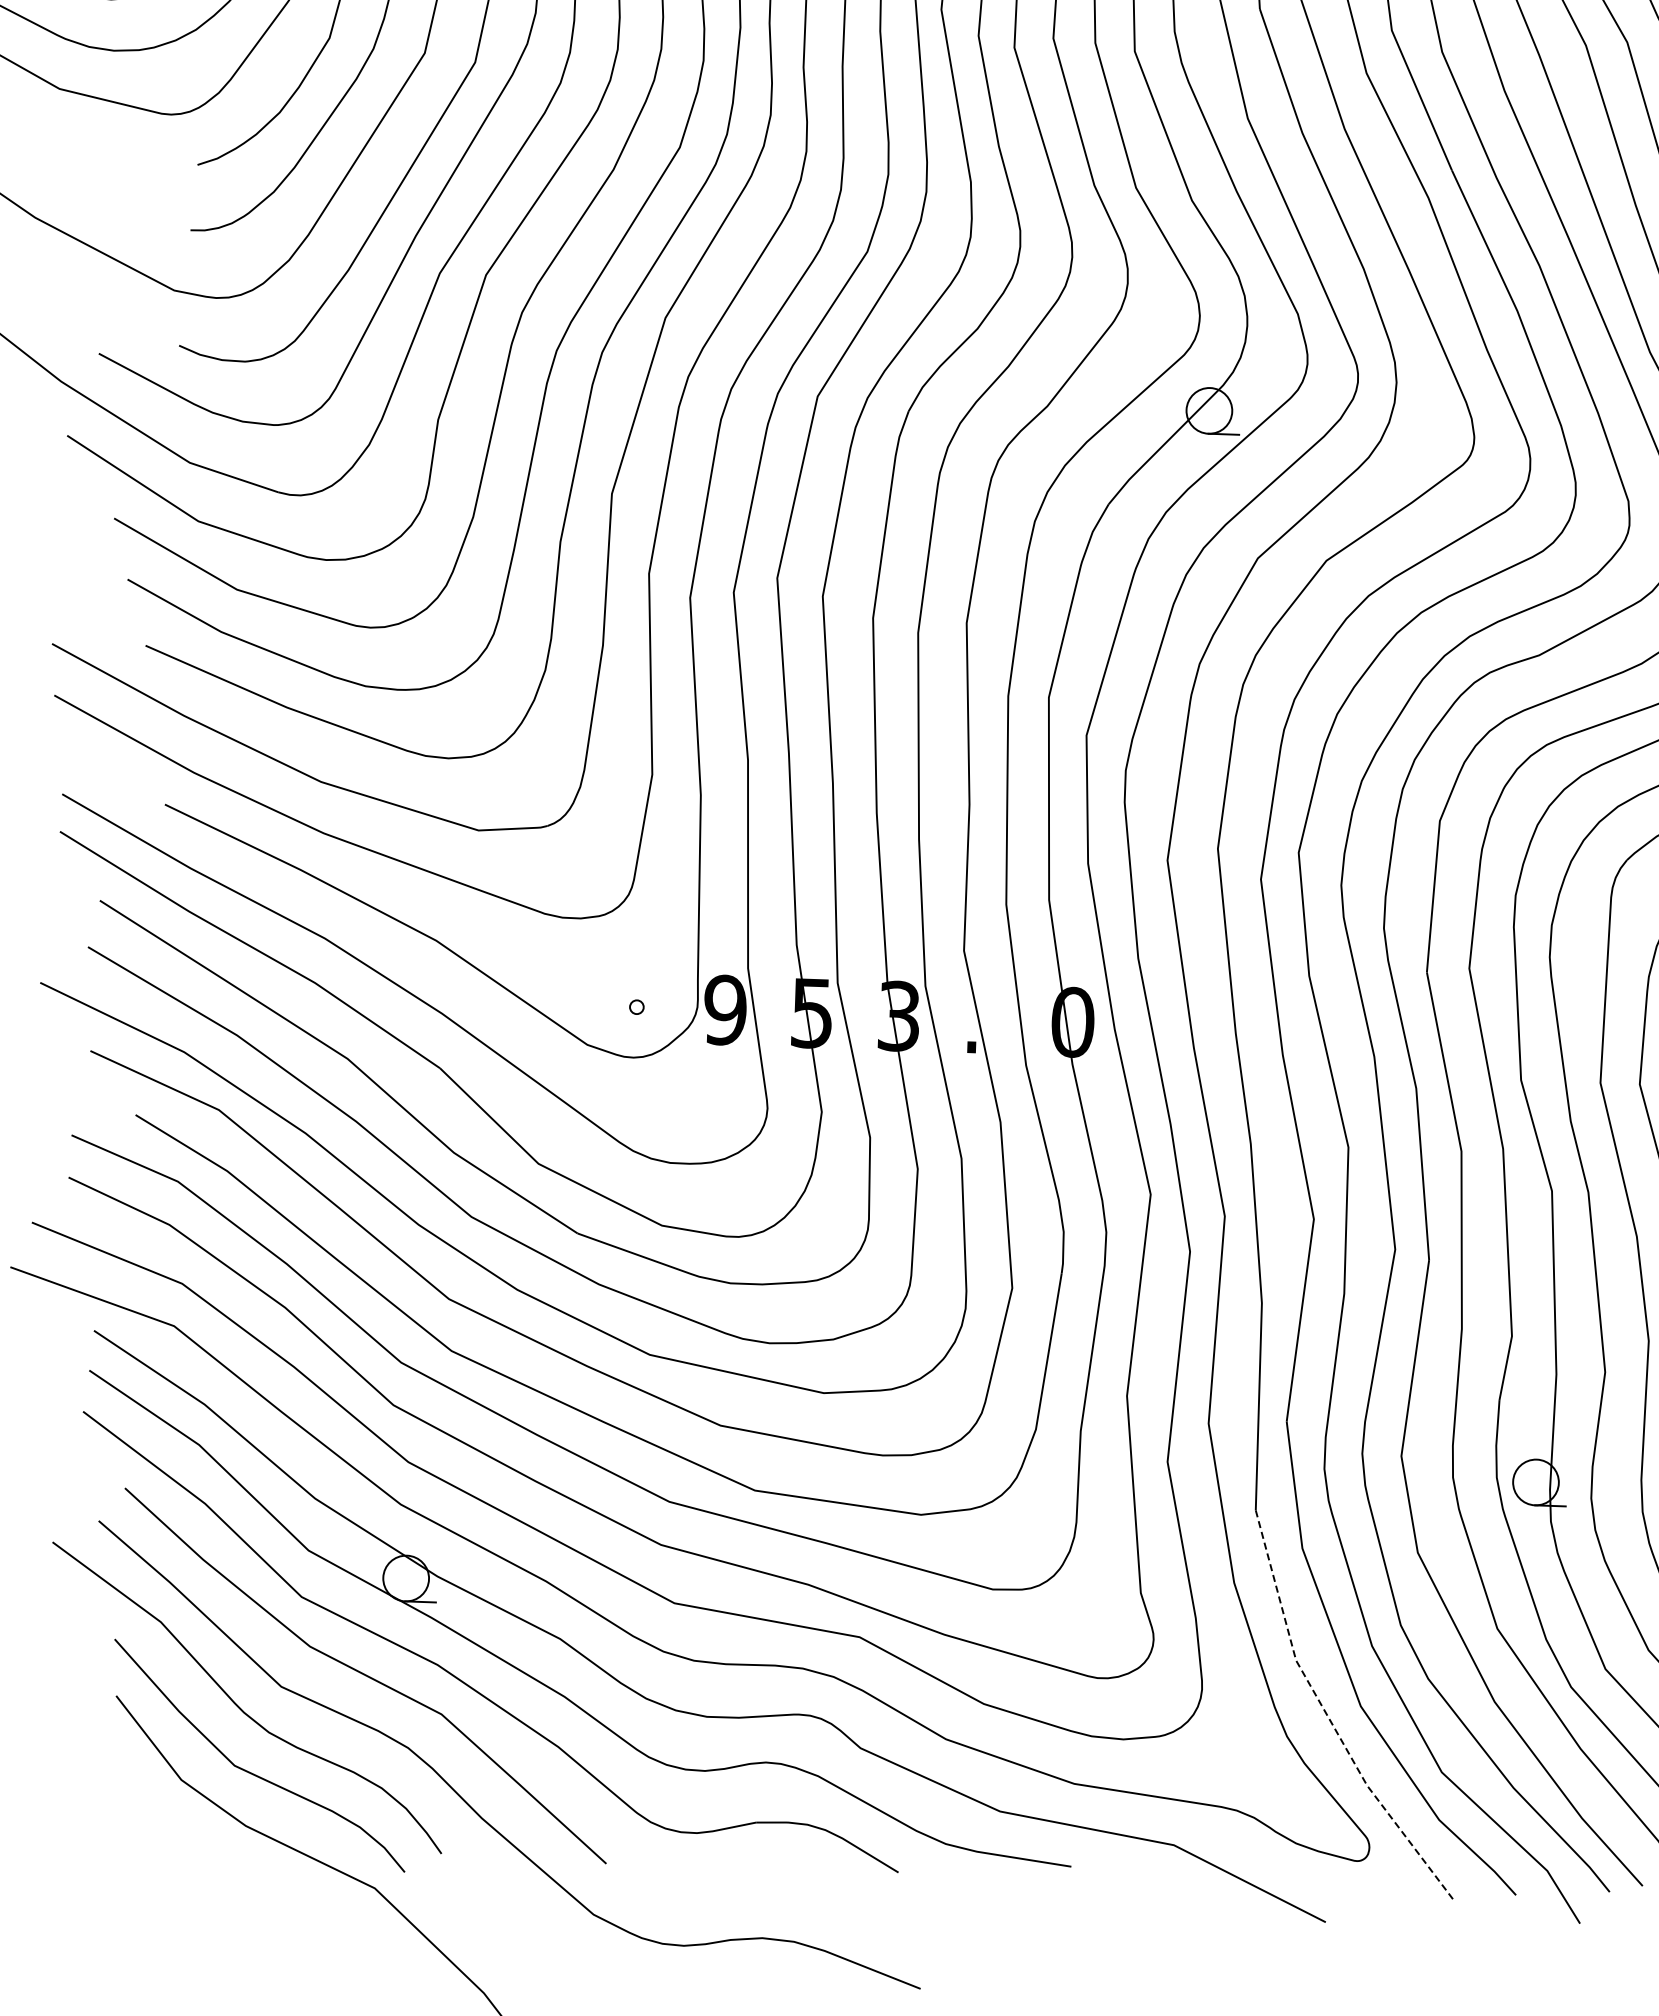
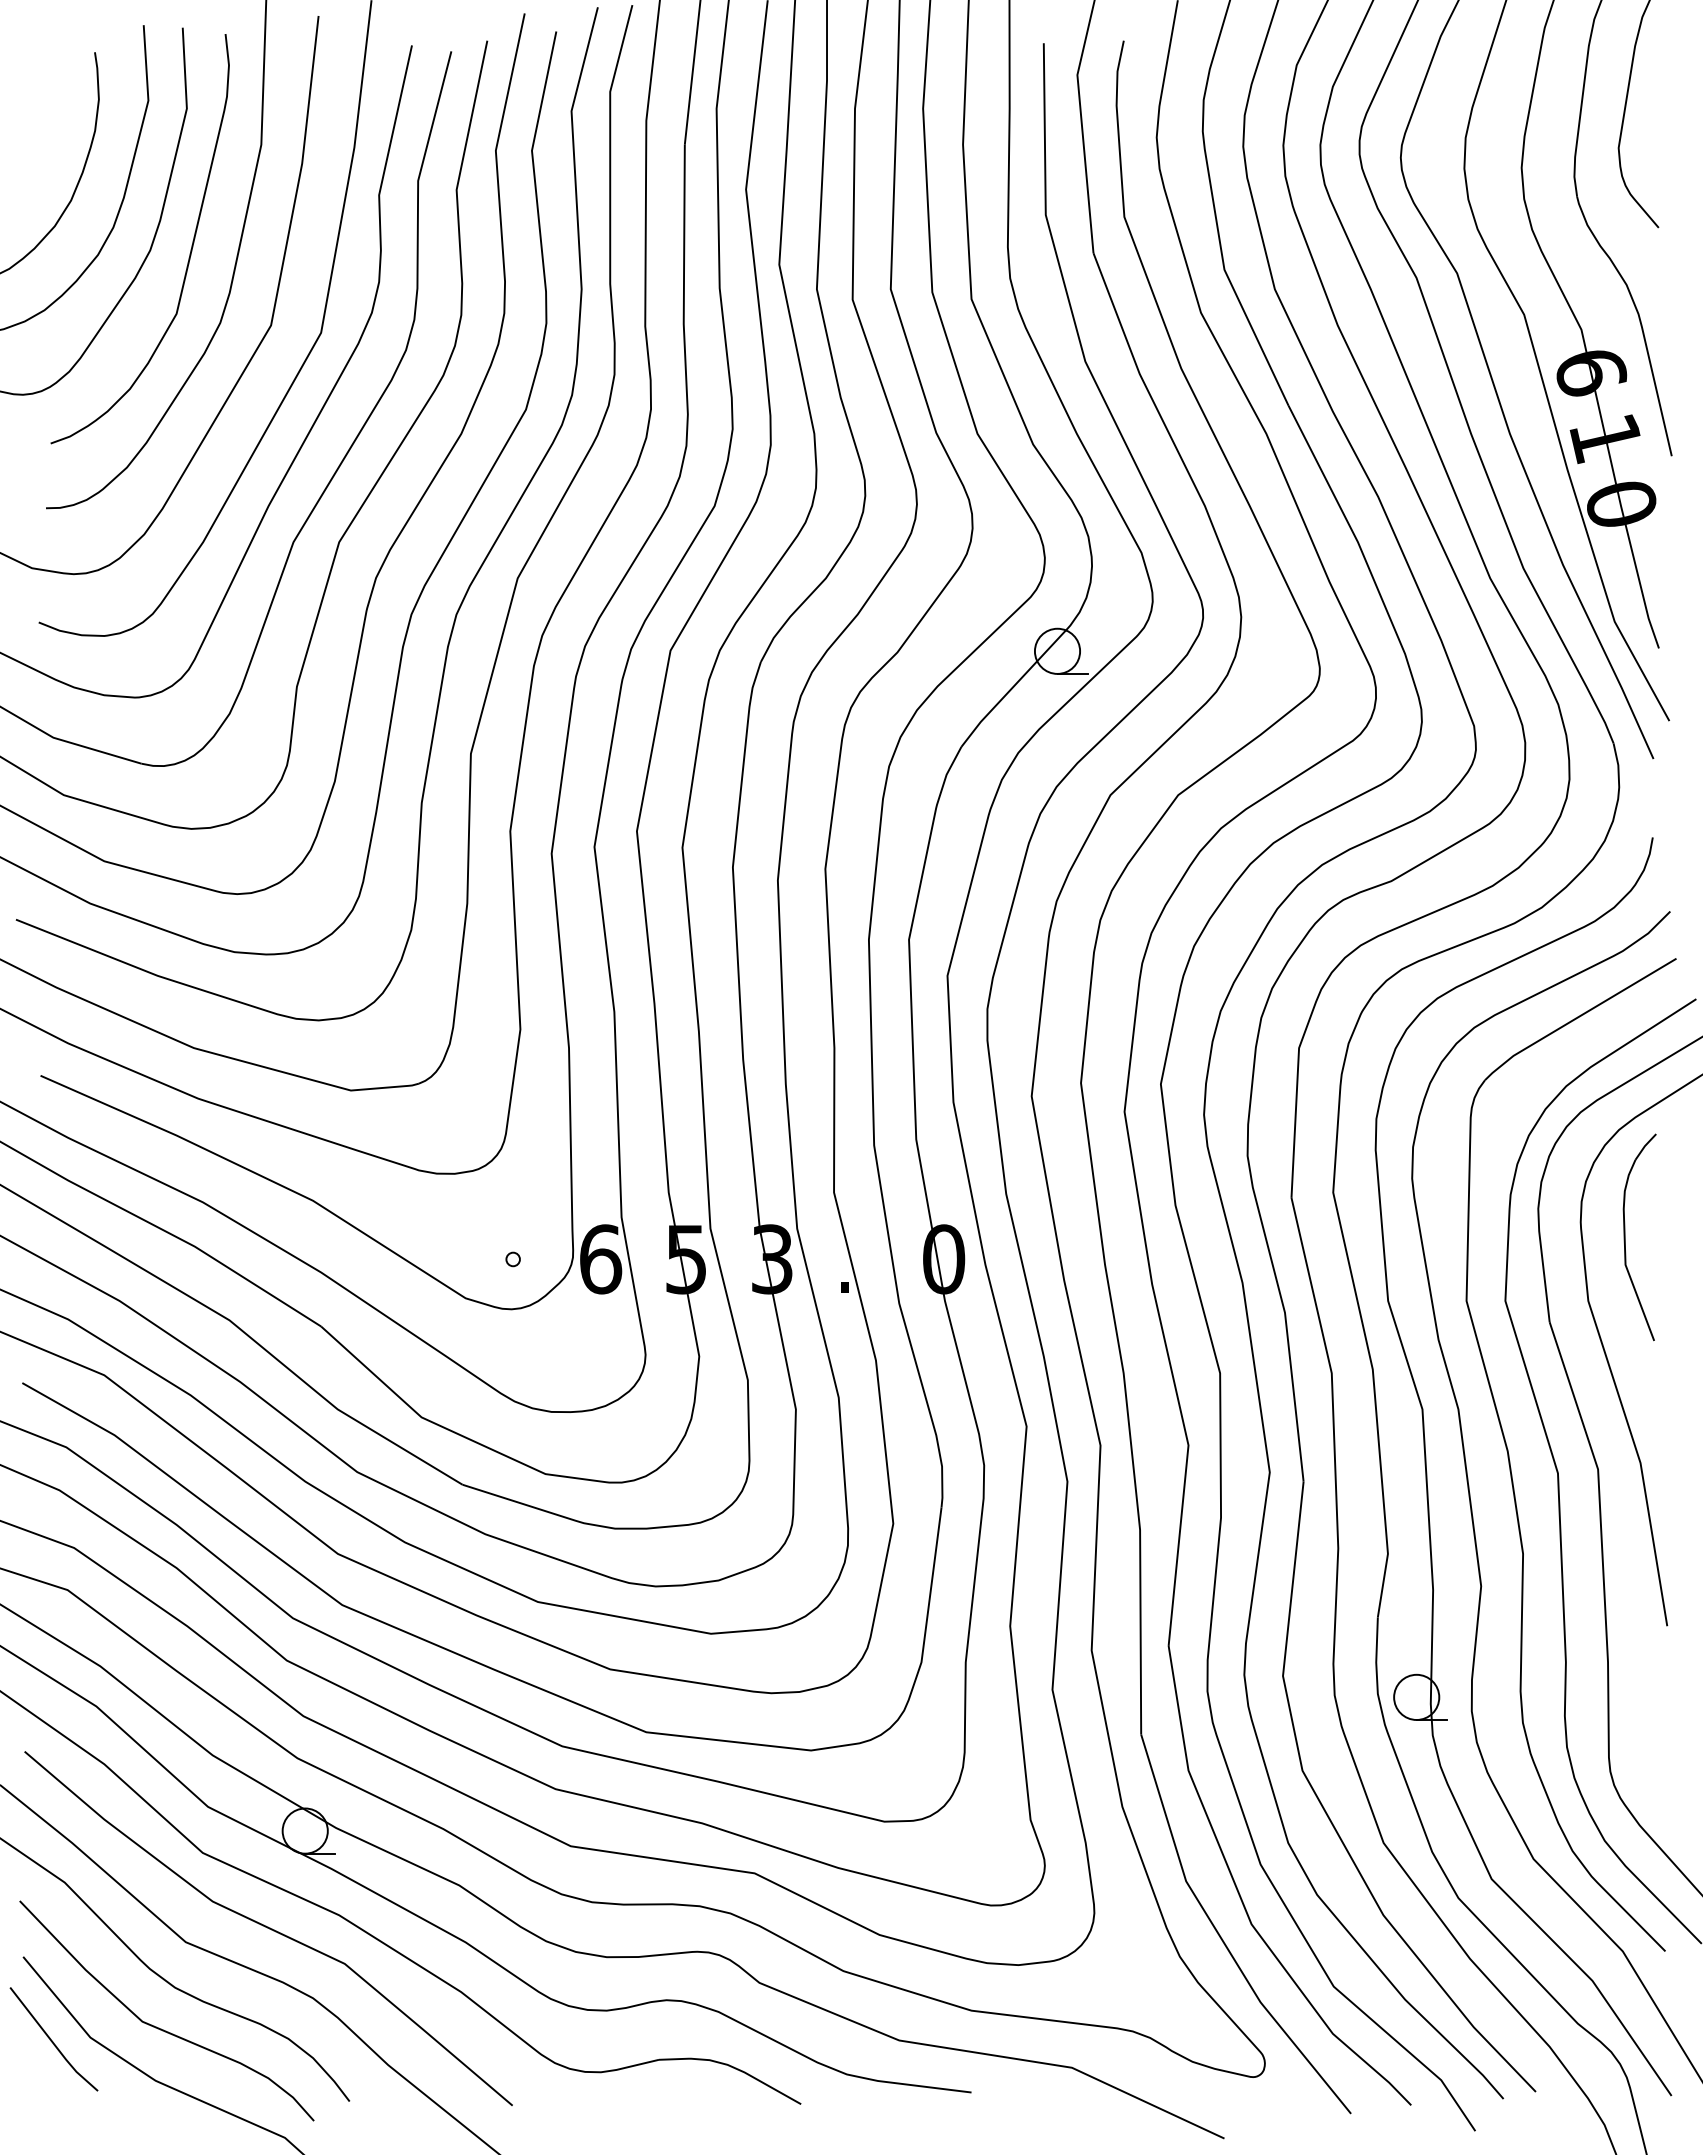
text: (725, 1010) -> (600, 1259), 9 -> 6
line: (1329, 1719) -> (1221, 1938), dashed -> solid
line: (142, 1781) -> (52, 2040), added

